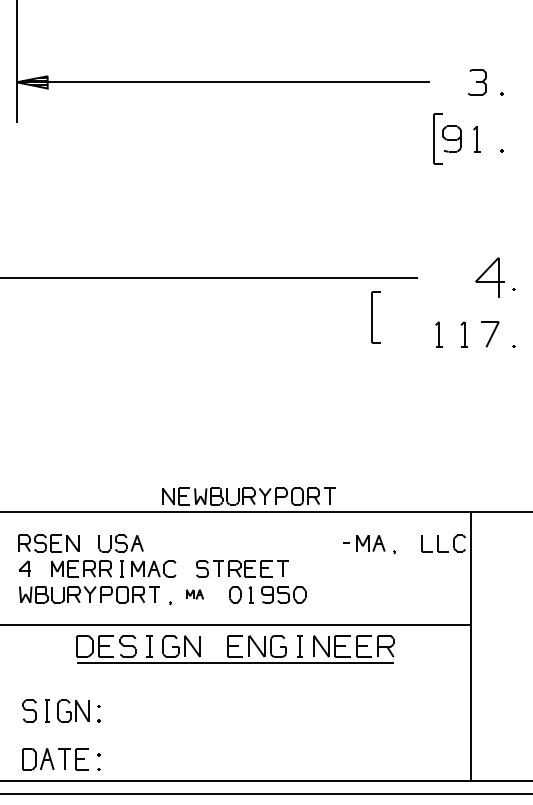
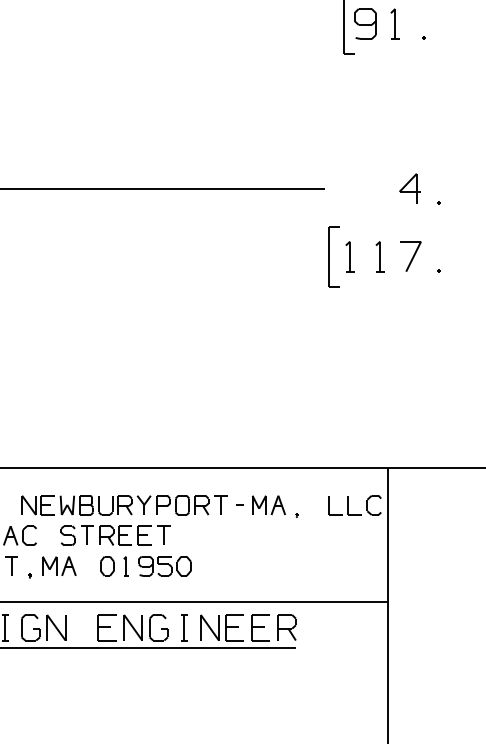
part: (489, 276) -> (409, 187), size x0.62
part: (375, 317) -> (332, 256), moved
part: (248, 496) -> (124, 505), moved
part: (194, 594) -> (58, 566), size x1.67

